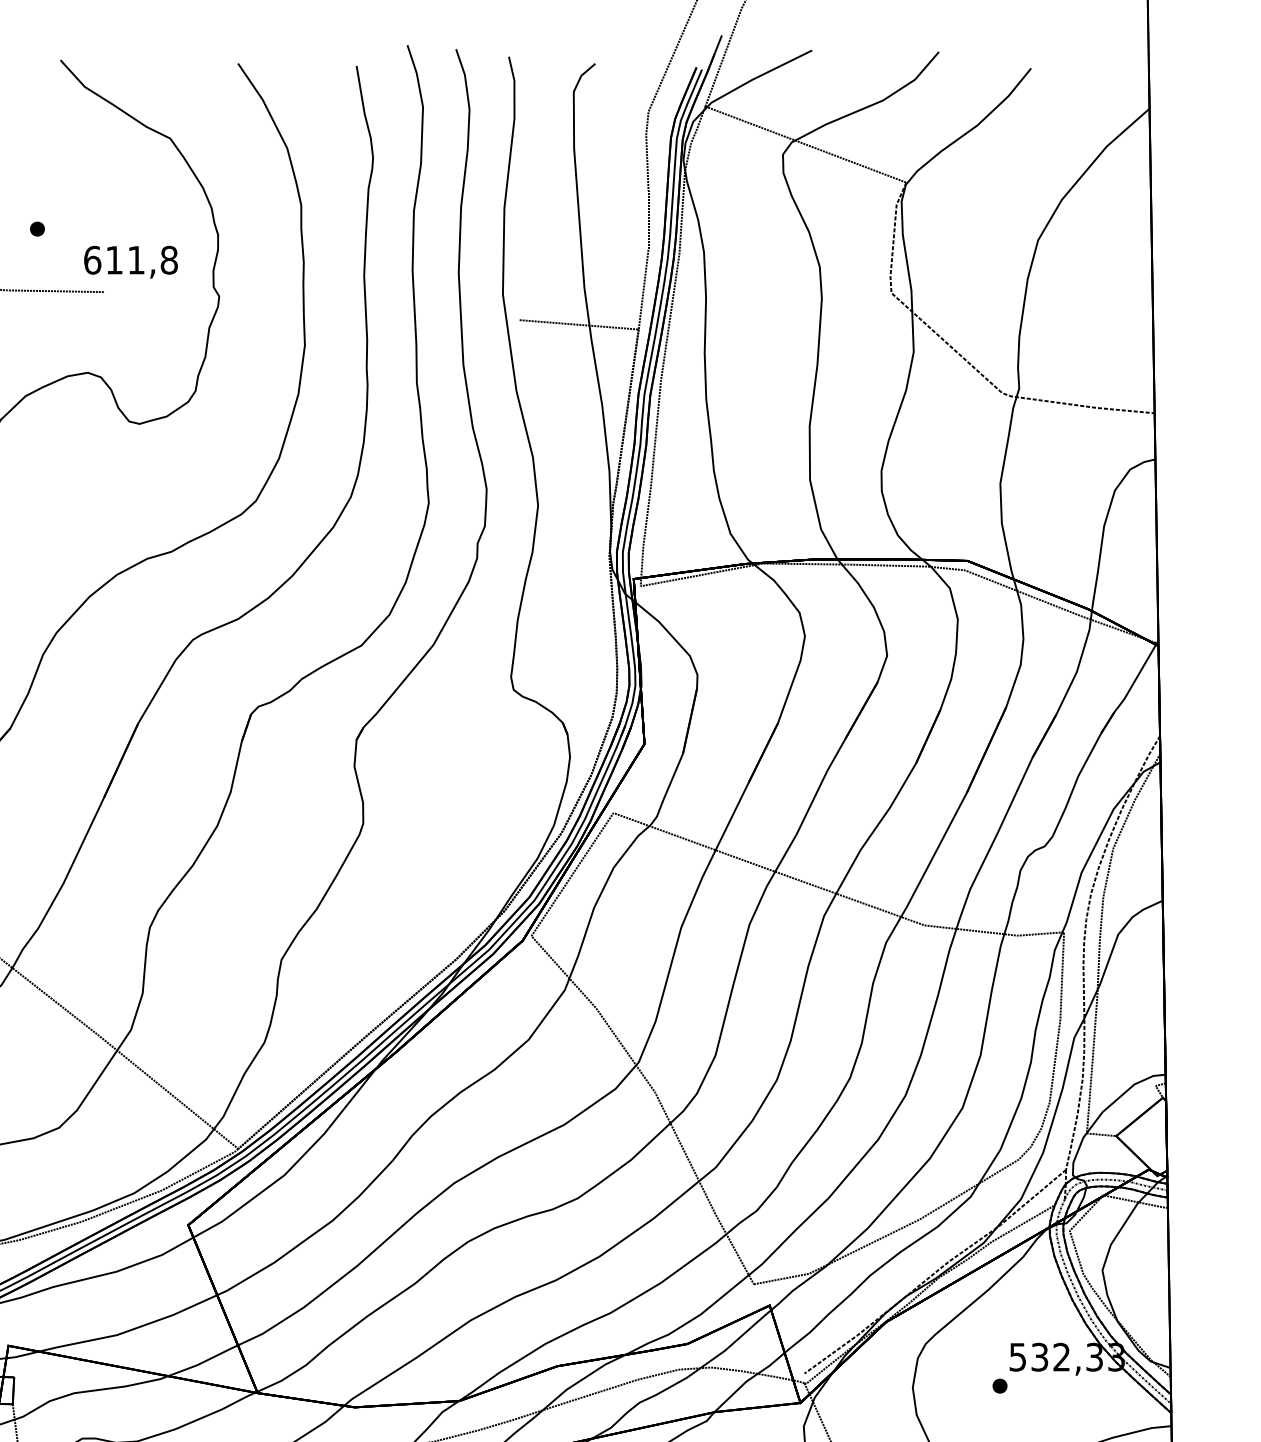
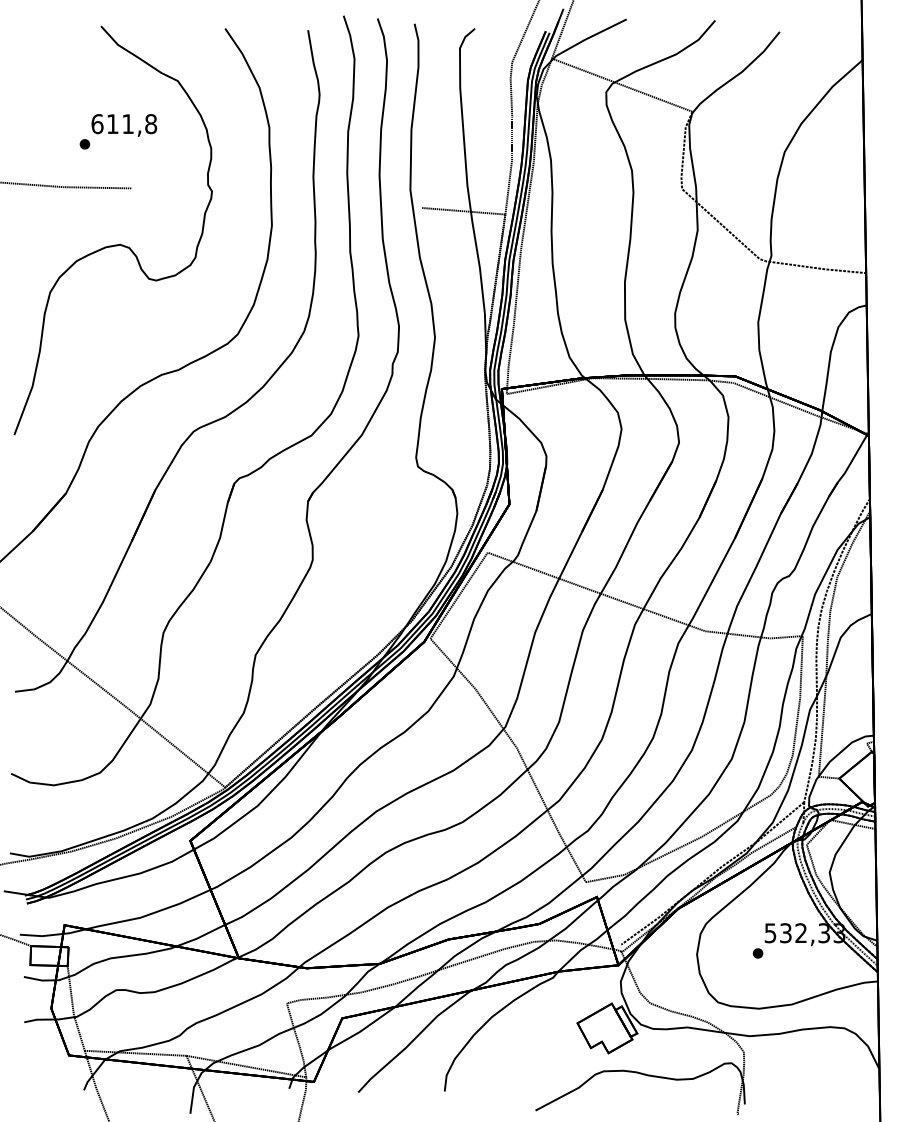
text: (131, 262) -> (124, 125), moved

